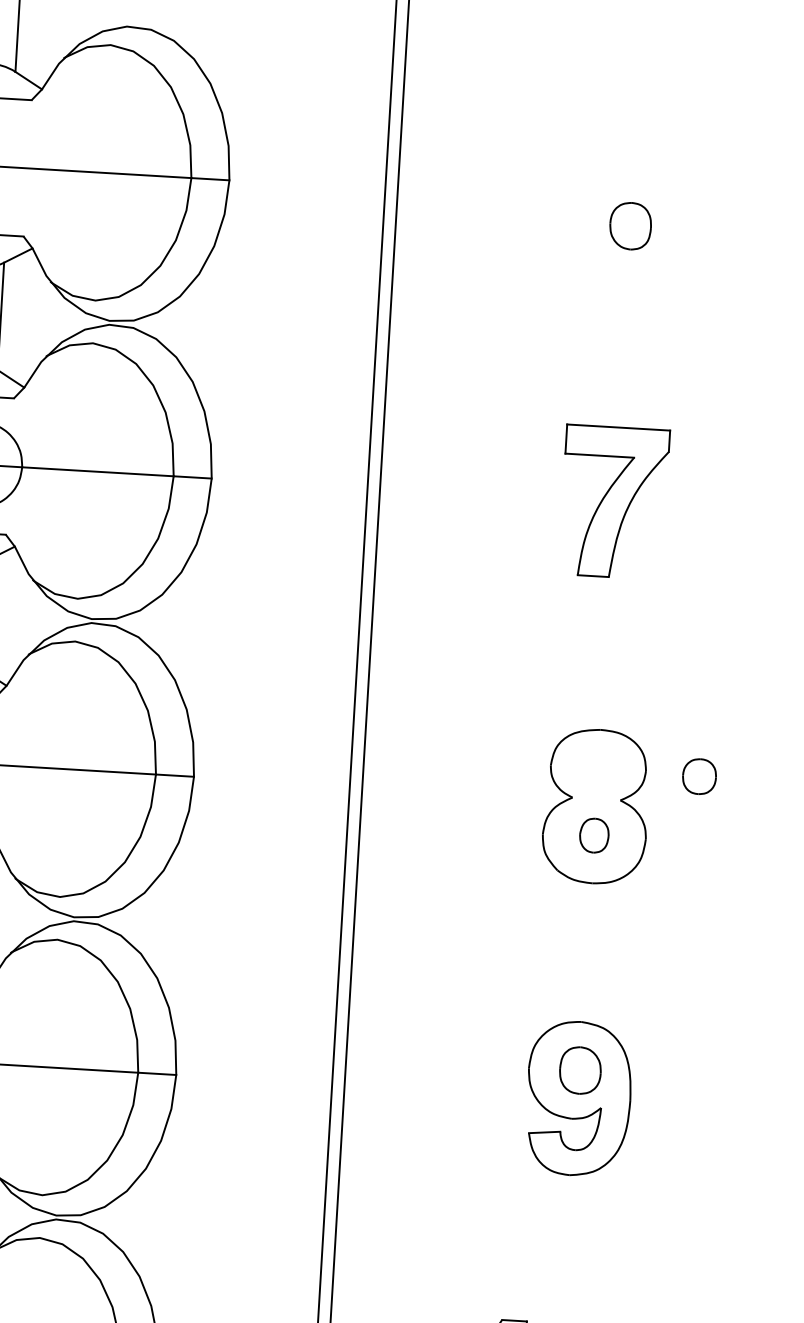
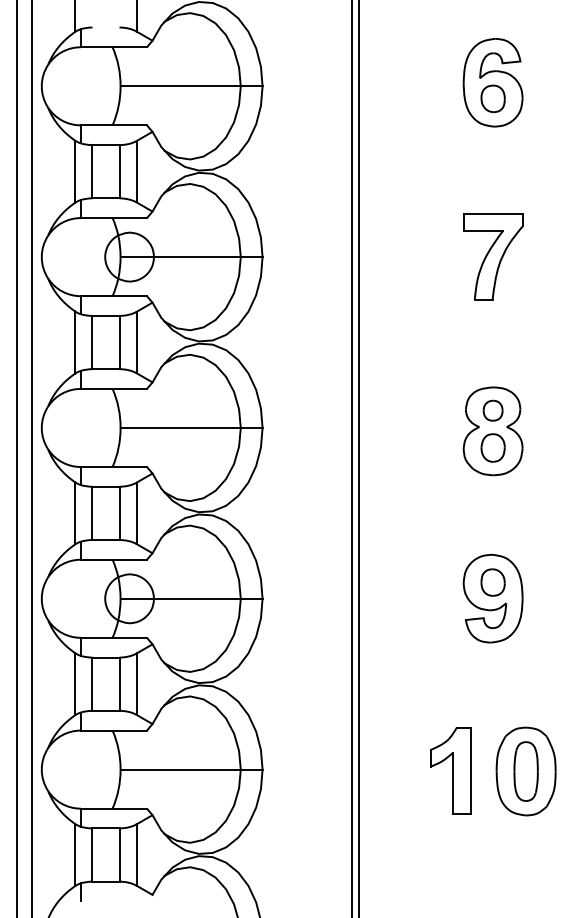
part: (631, 197) -> (492, 82), added
part: (698, 776) -> (492, 410), moved
part: (593, 834) -> (492, 447), size x1.43

